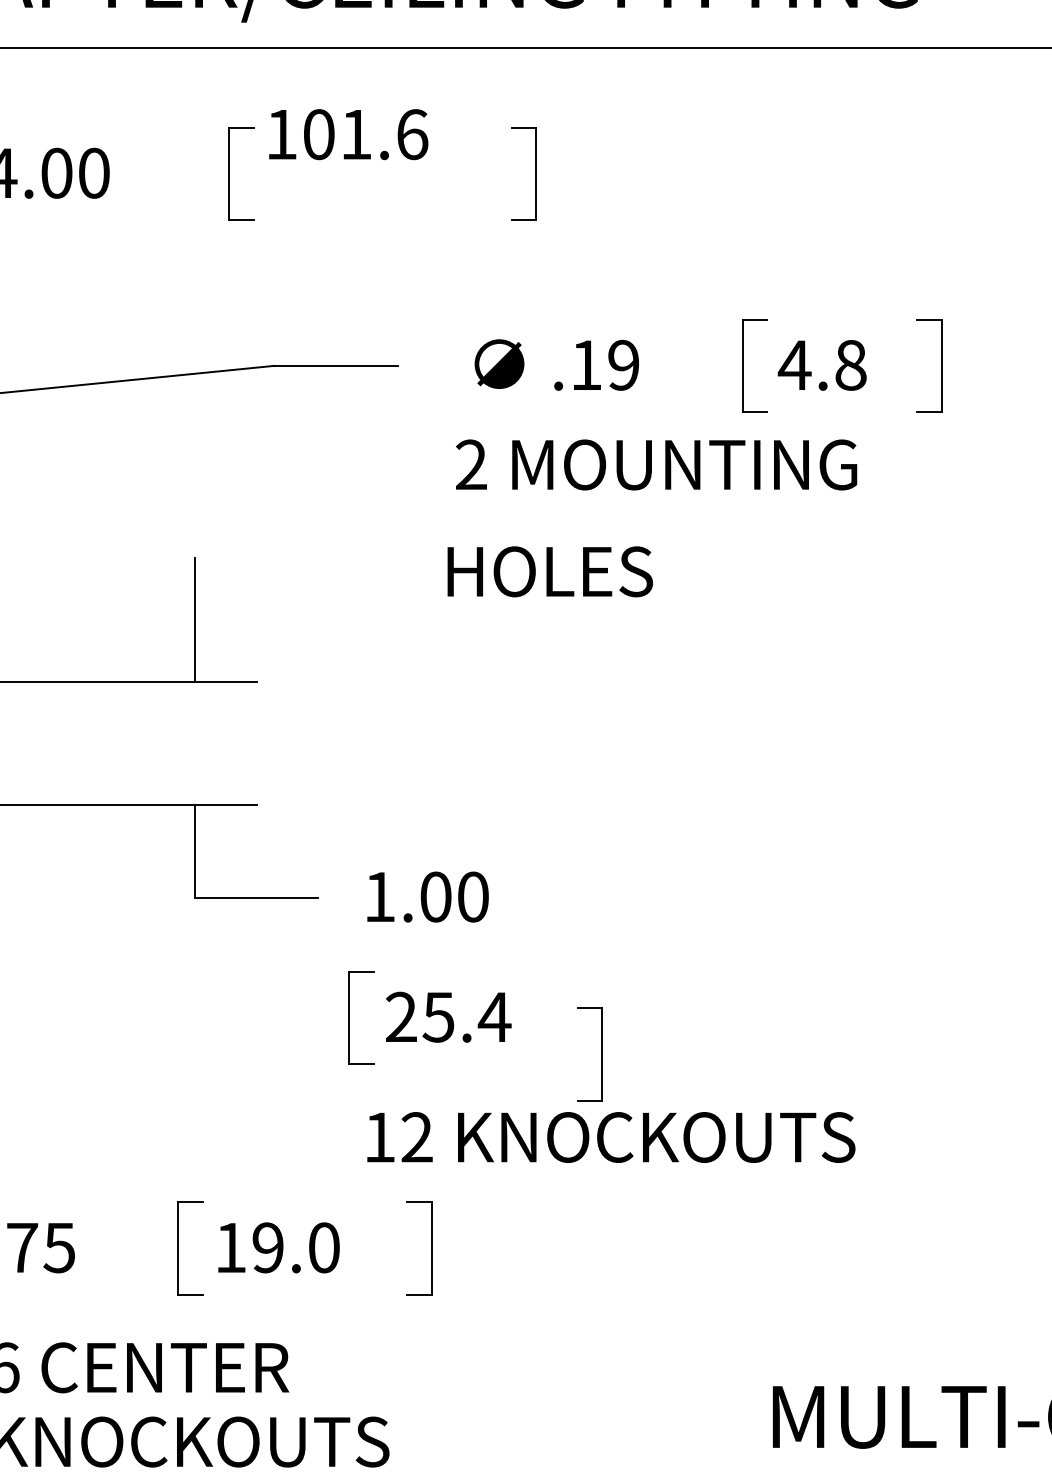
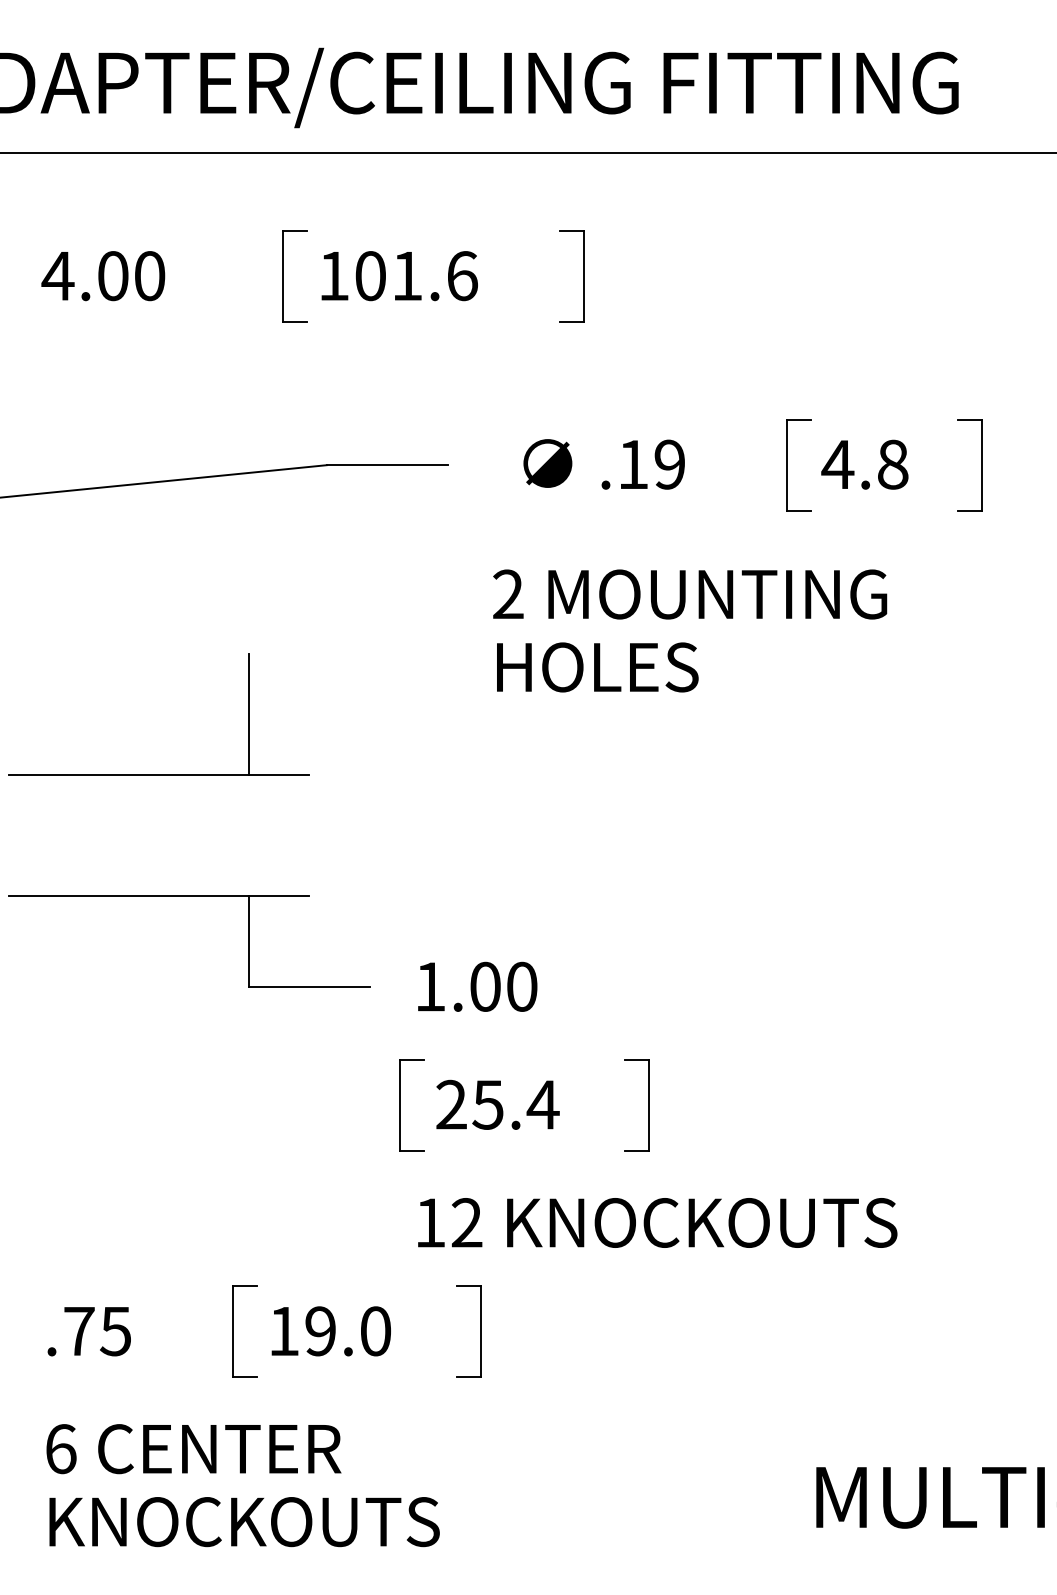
text: (348, 135) -> (399, 276), moved
text: (656, 464) -> (690, 594), moved
part: (601, 1054) -> (648, 1105), moved

